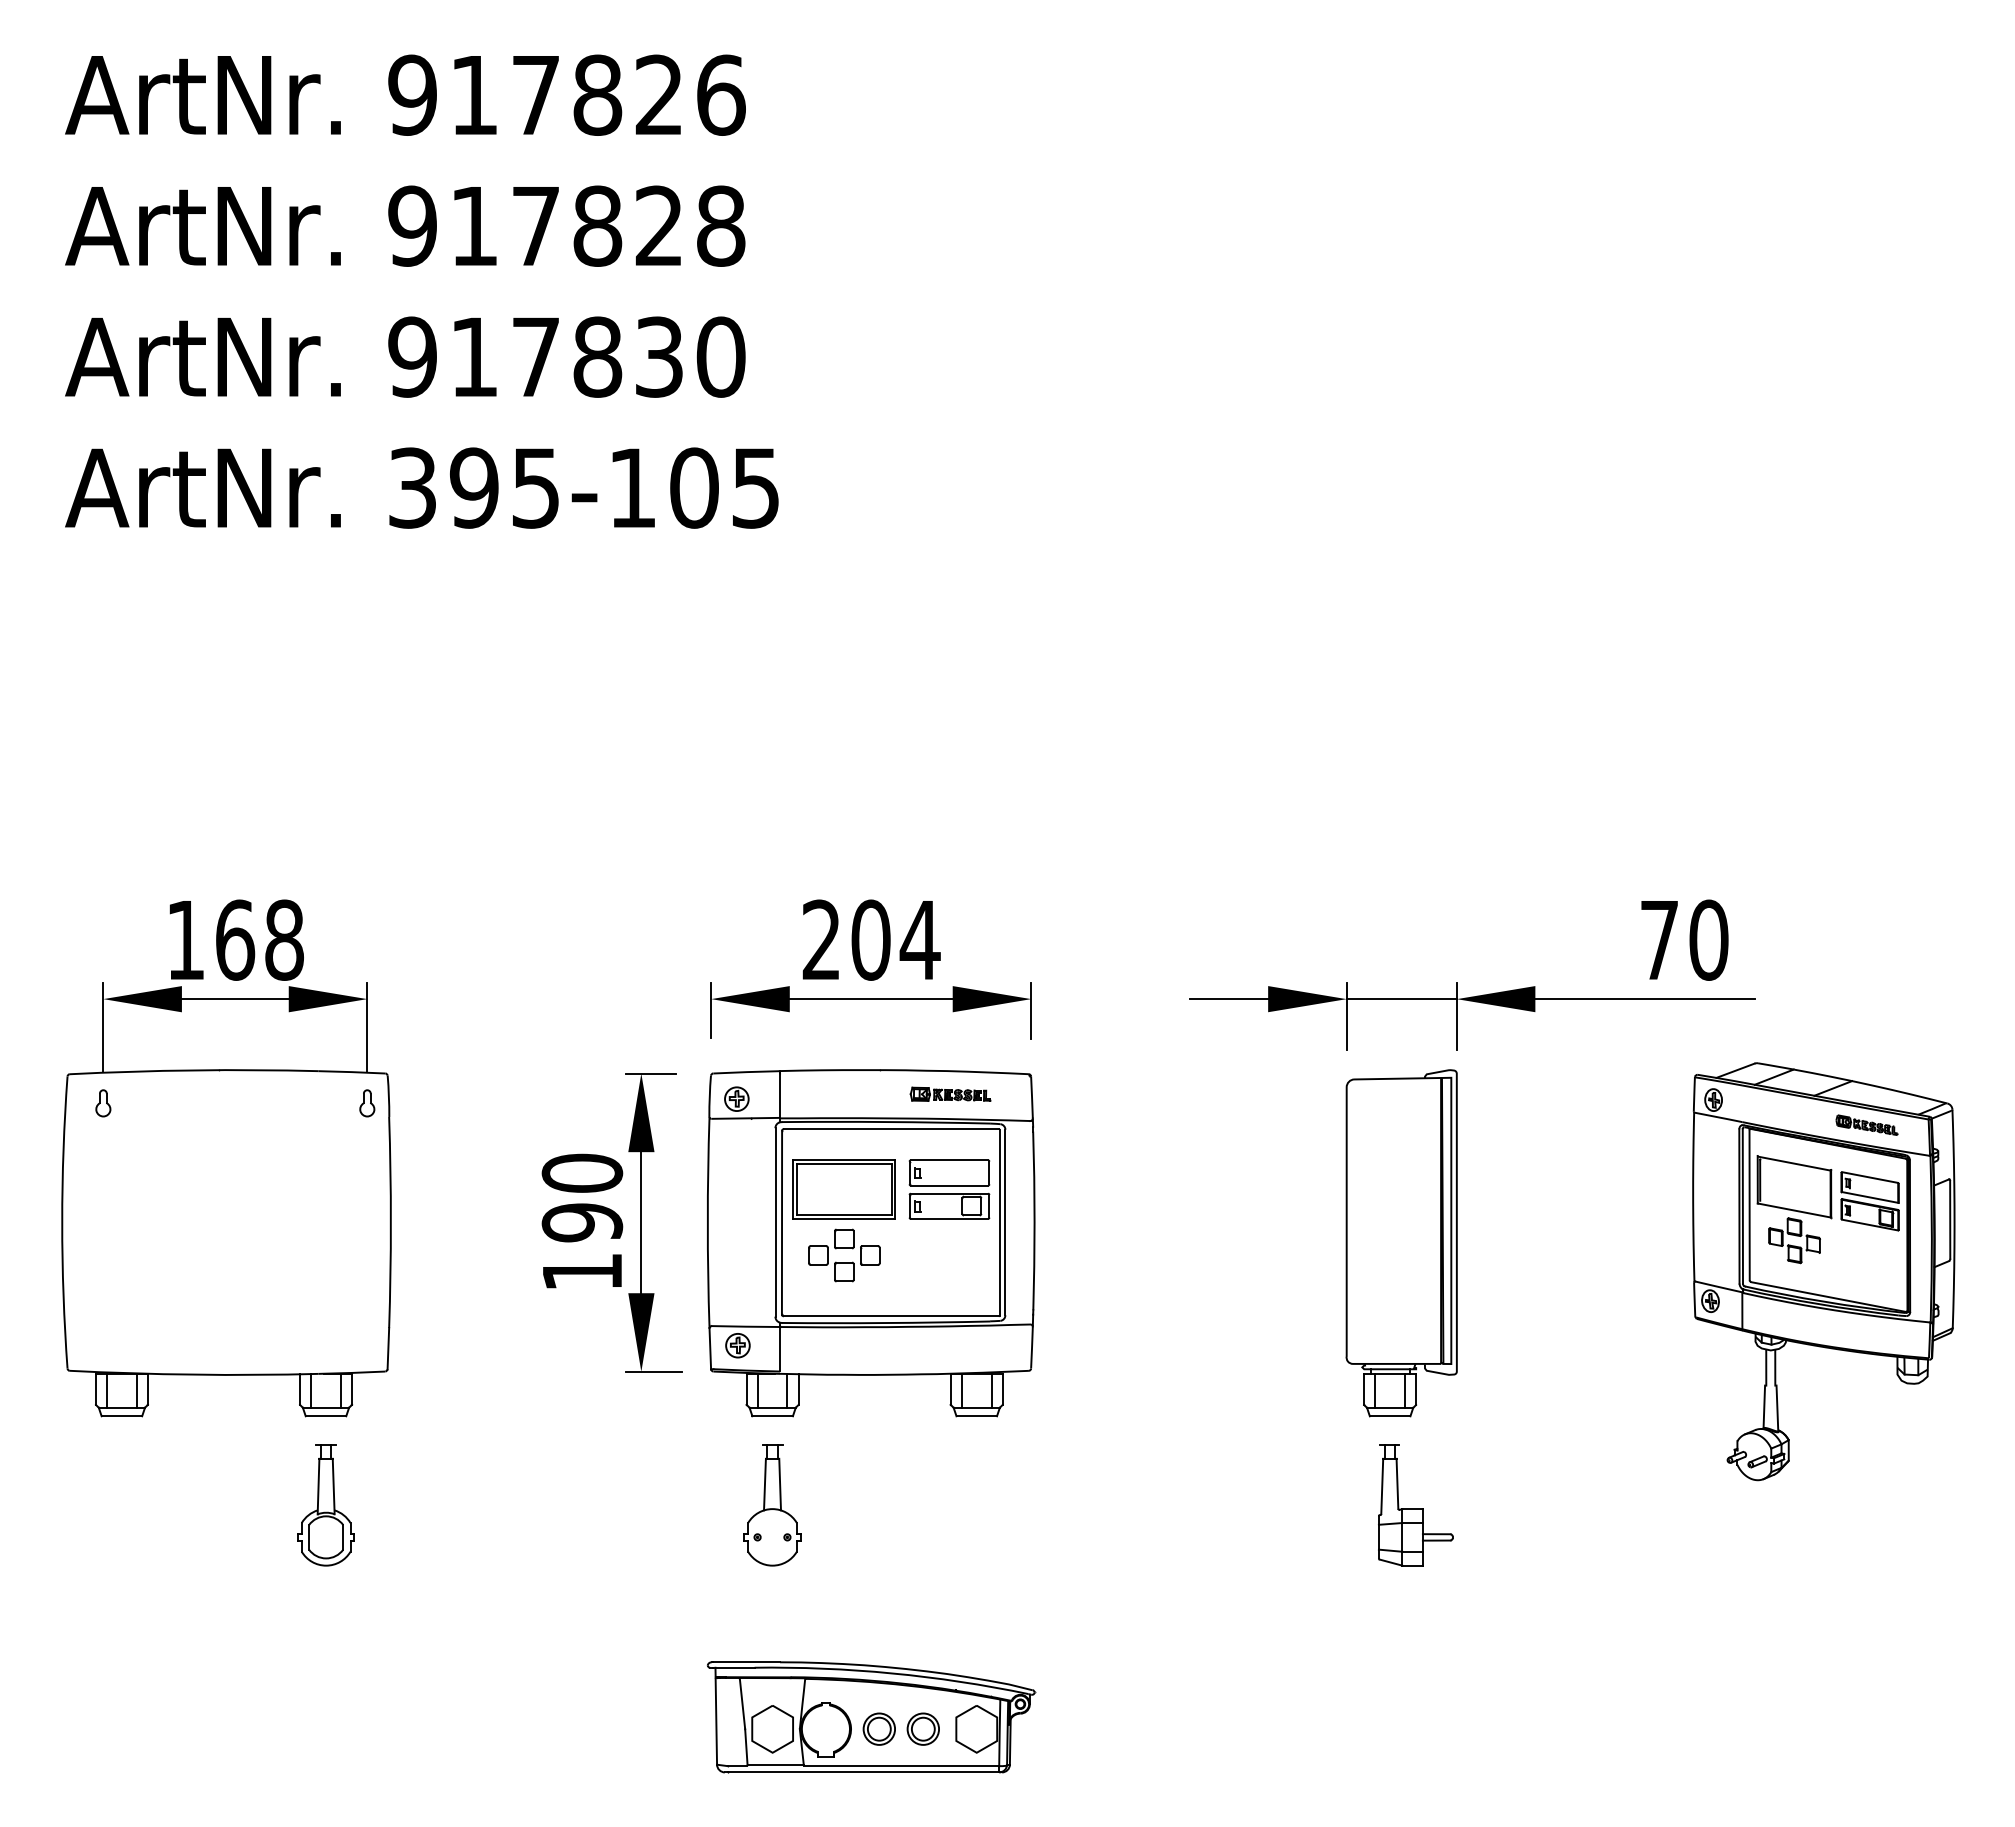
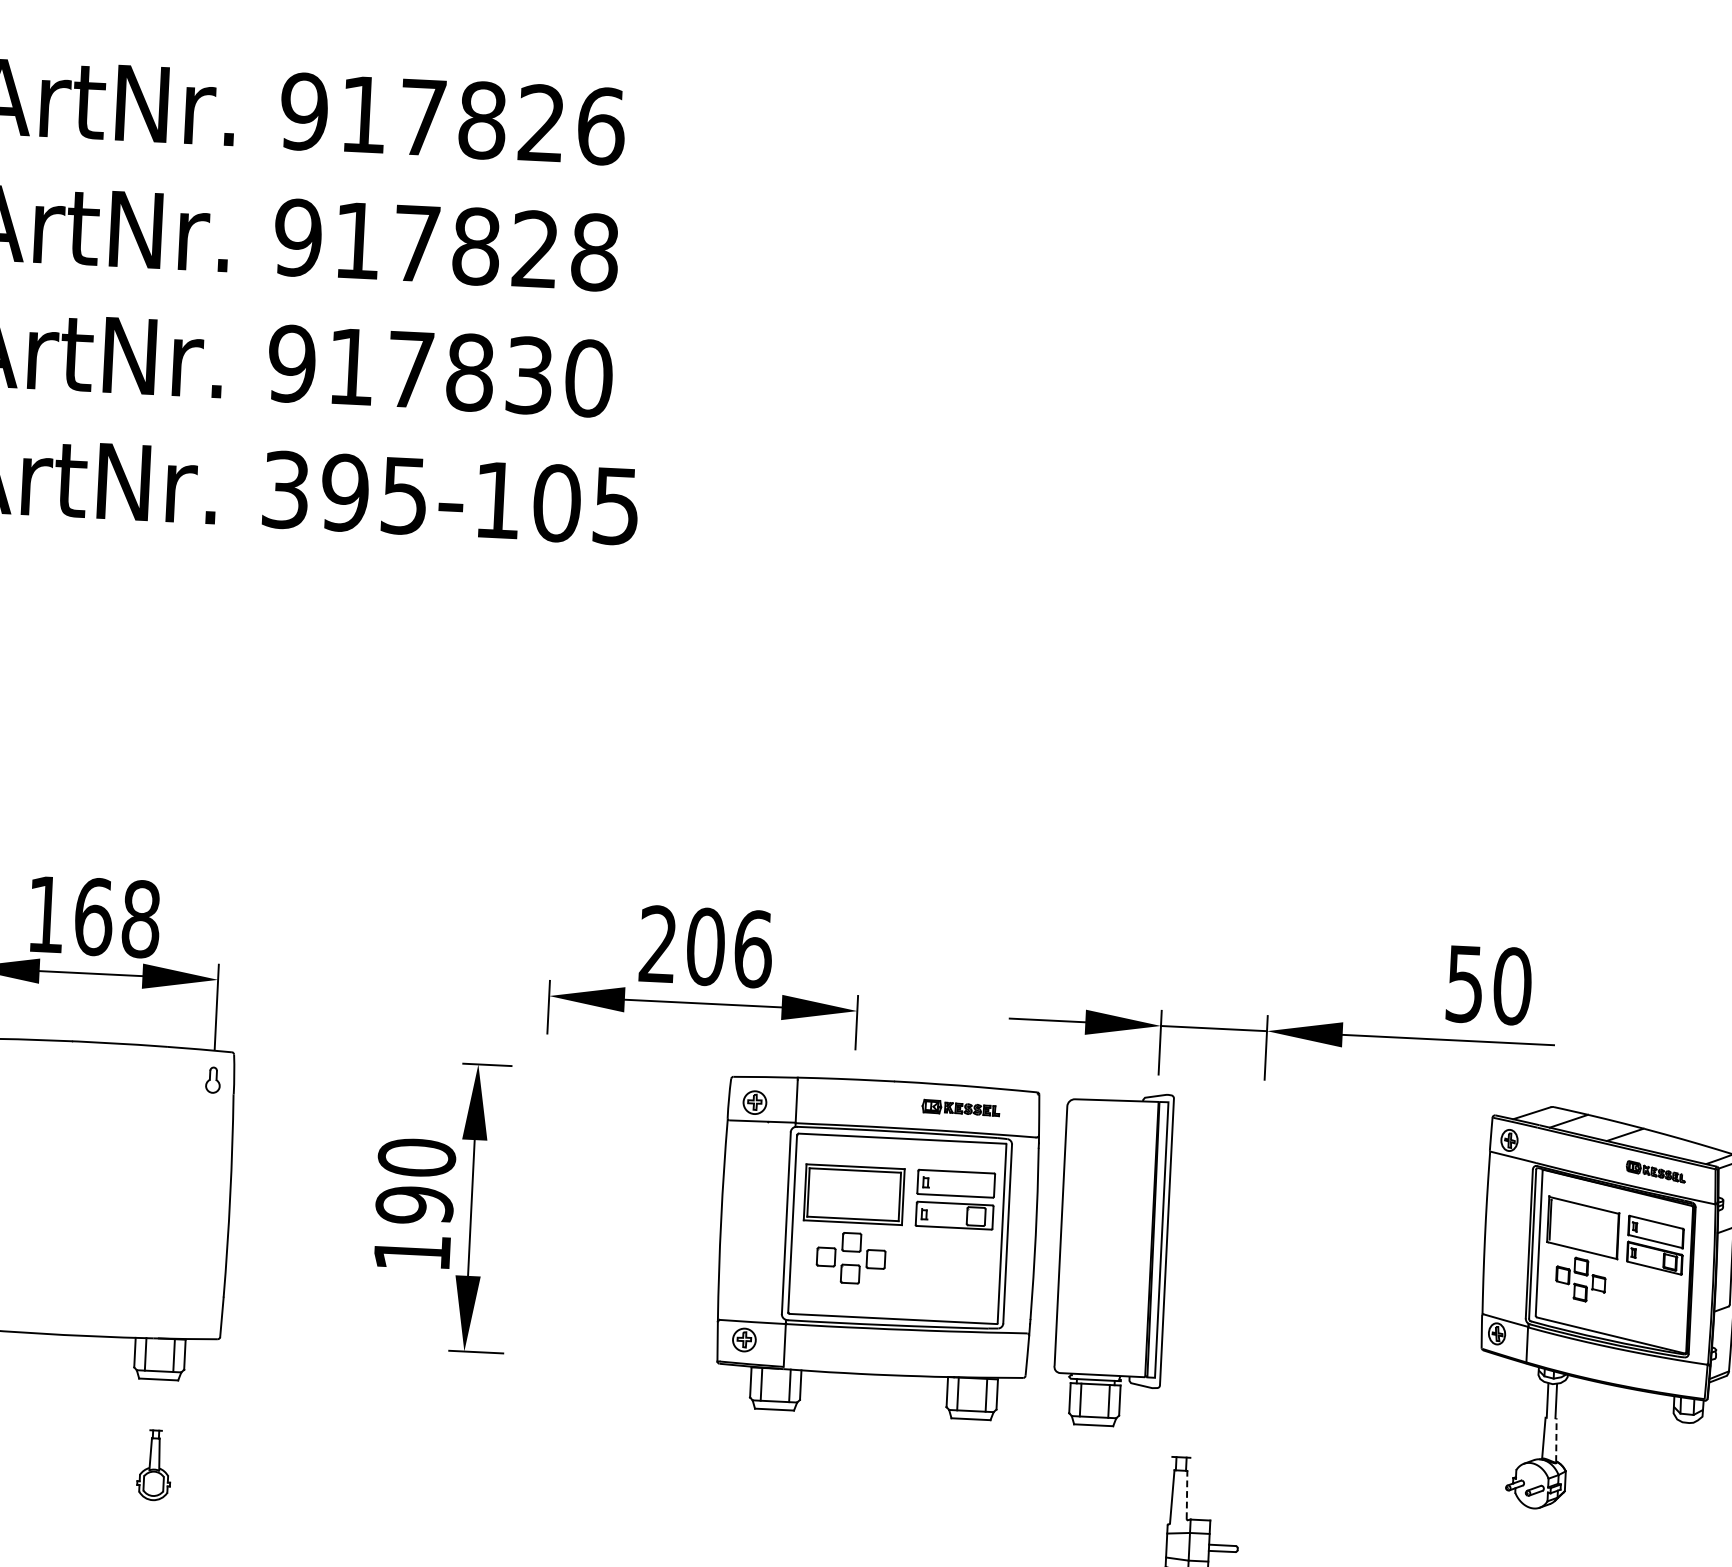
text: (919, 939) -> (752, 948), 204 -> 206
text: (1659, 940) -> (1464, 984), 70 -> 50
part: (871, 1243) -> (877, 1247), moved
part: (1401, 1243) -> (1112, 1259), moved
line: (1777, 1408) -> (1556, 1440), solid -> dashed
line: (1397, 1483) -> (1187, 1494), solid -> dashed
part: (325, 1505) -> (153, 1465), size x0.6
part: (772, 1505) -> (584, 1486), removed

